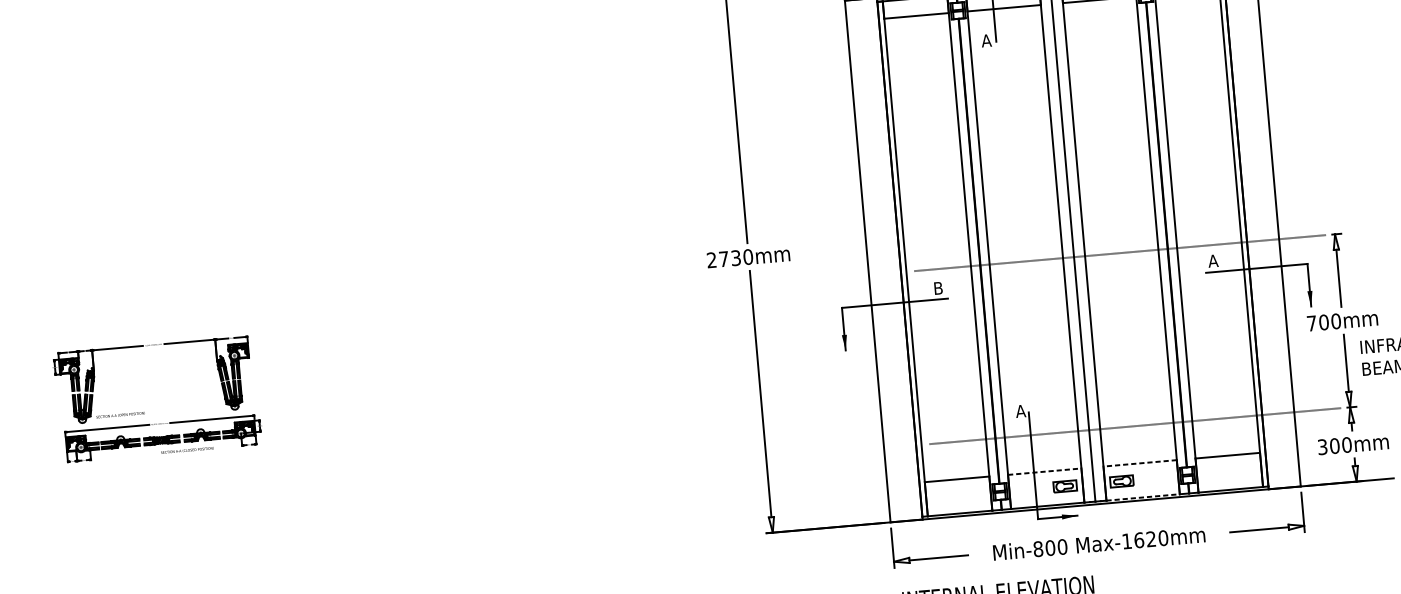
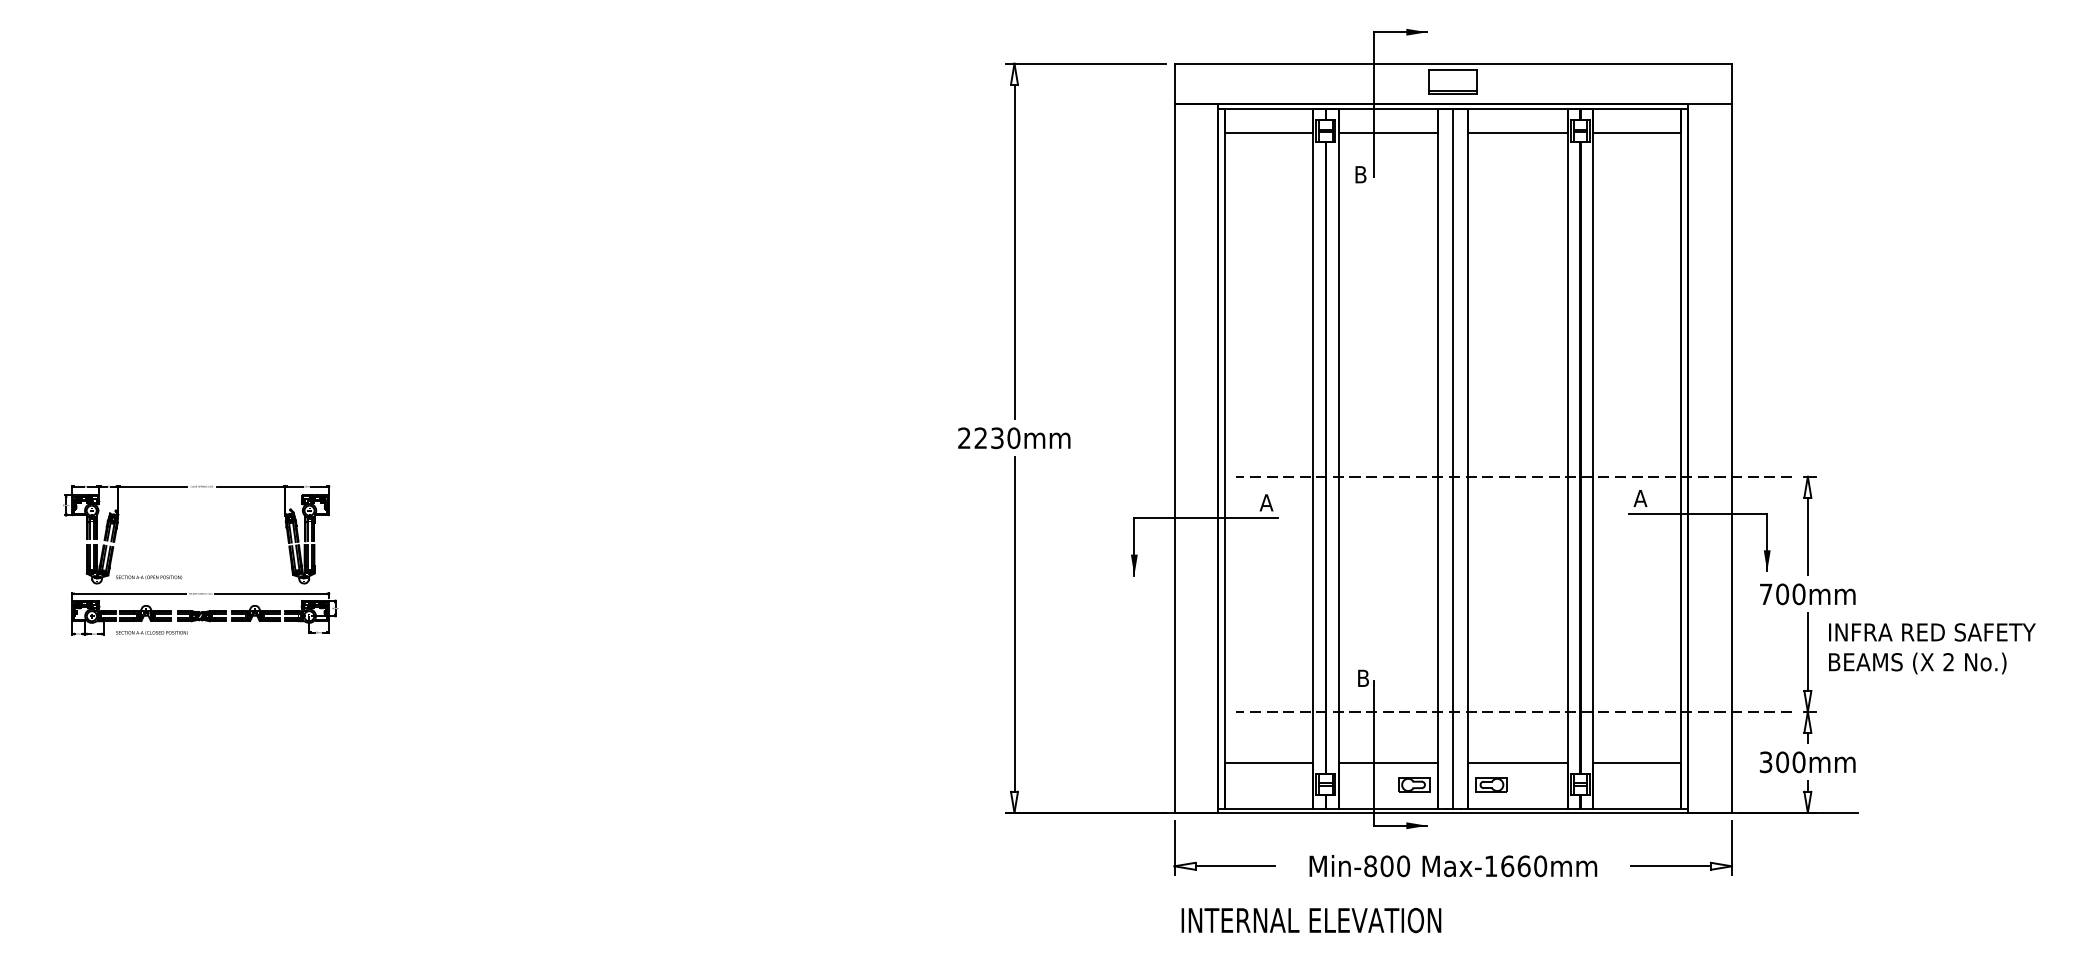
text: (986, 40) -> (1360, 174), A -> B
text: (723, 258) -> (980, 437), 2730mm -> 2230mm
text: (938, 288) -> (1266, 502), B -> A
text: (1020, 410) -> (1363, 677), A -> B
text: (187, 450) -> (151, 632), moved
line: (1140, 463) -> (1518, 762), dashed -> solid
line: (1044, 471) -> (1388, 762), dashed -> solid
line: (1143, 497) -> (1518, 808), dashed -> solid
text: (1150, 539) -> (1523, 866), Max-1620mm -> Max-1660mm

